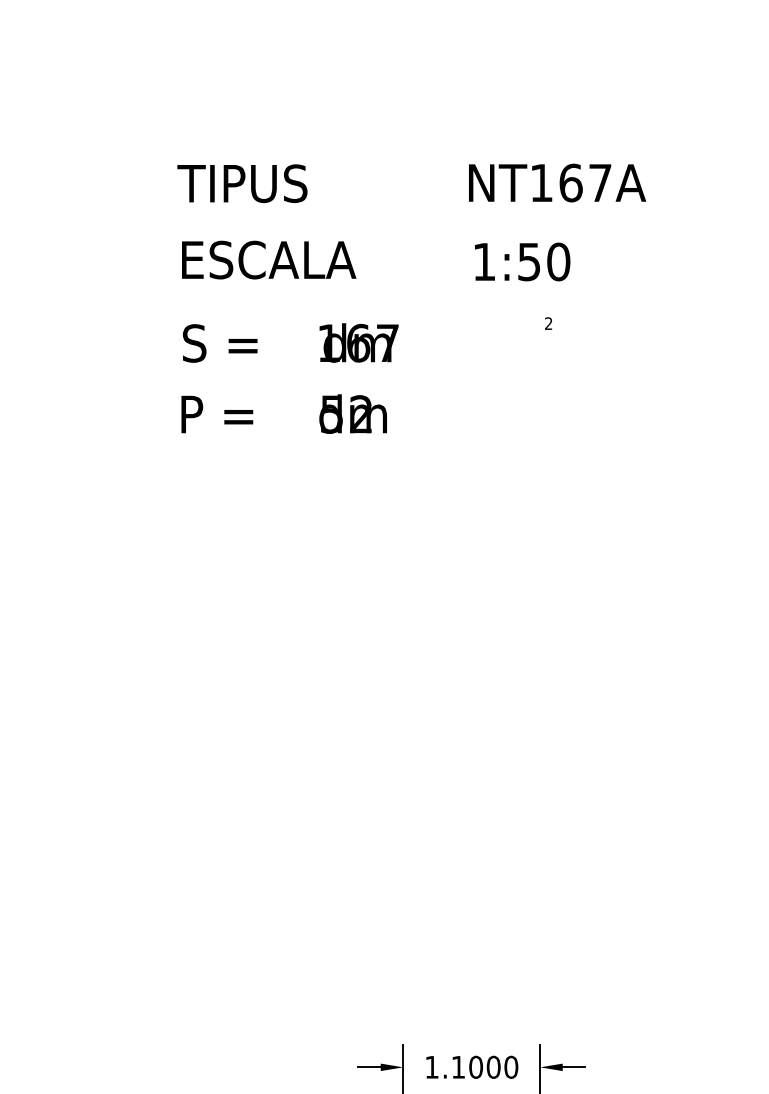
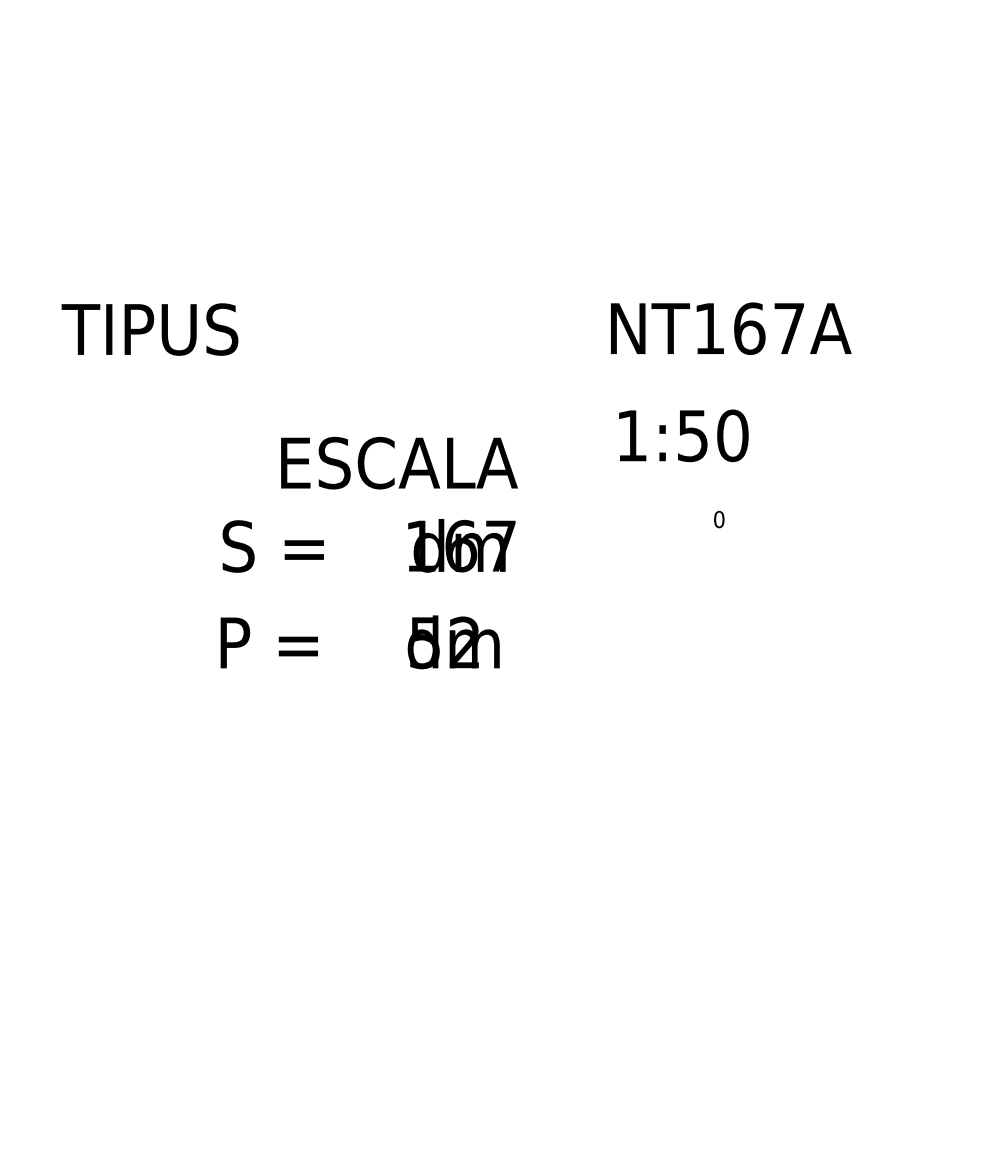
text: (242, 183) -> (150, 329), moved
text: (269, 259) -> (399, 462), moved
text: (548, 323) -> (718, 519), 2 -> 0

